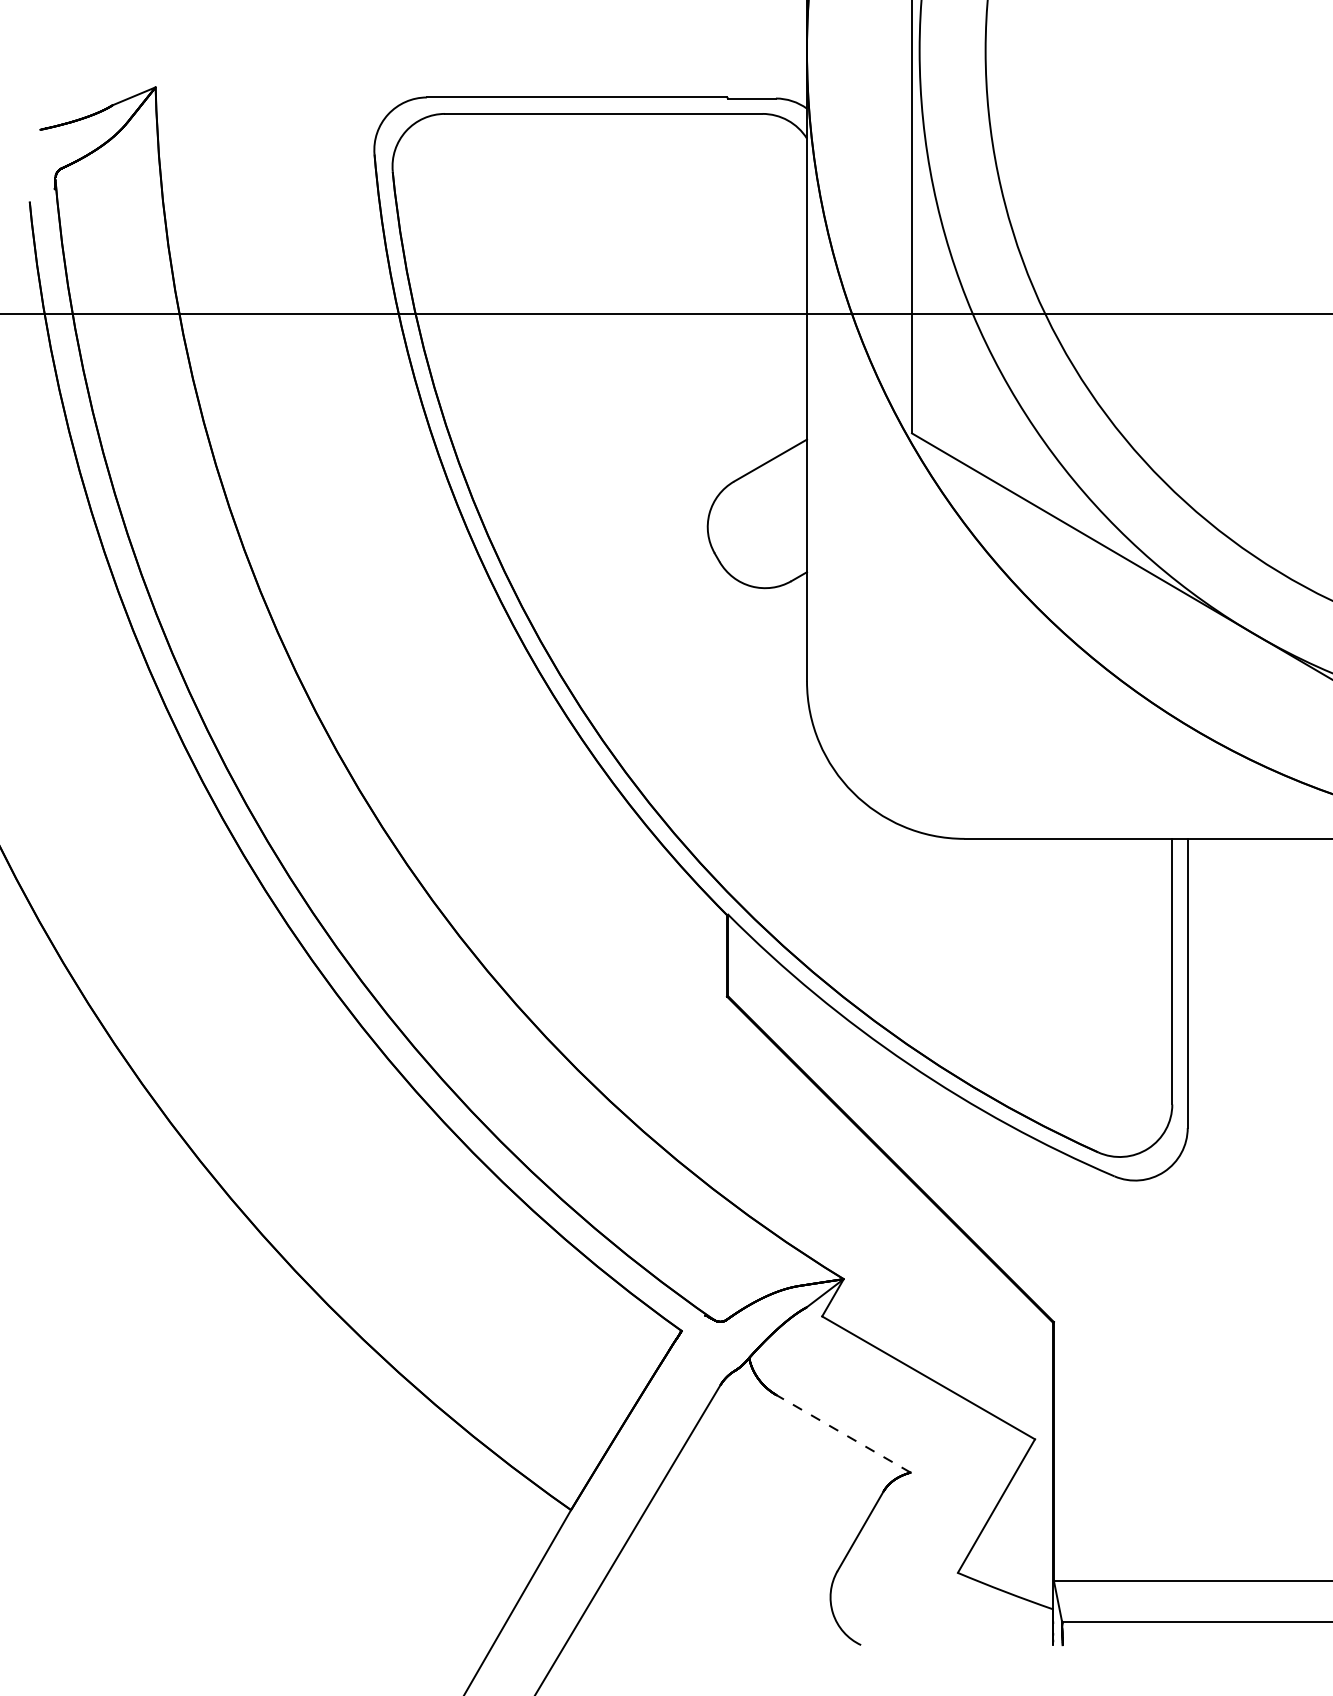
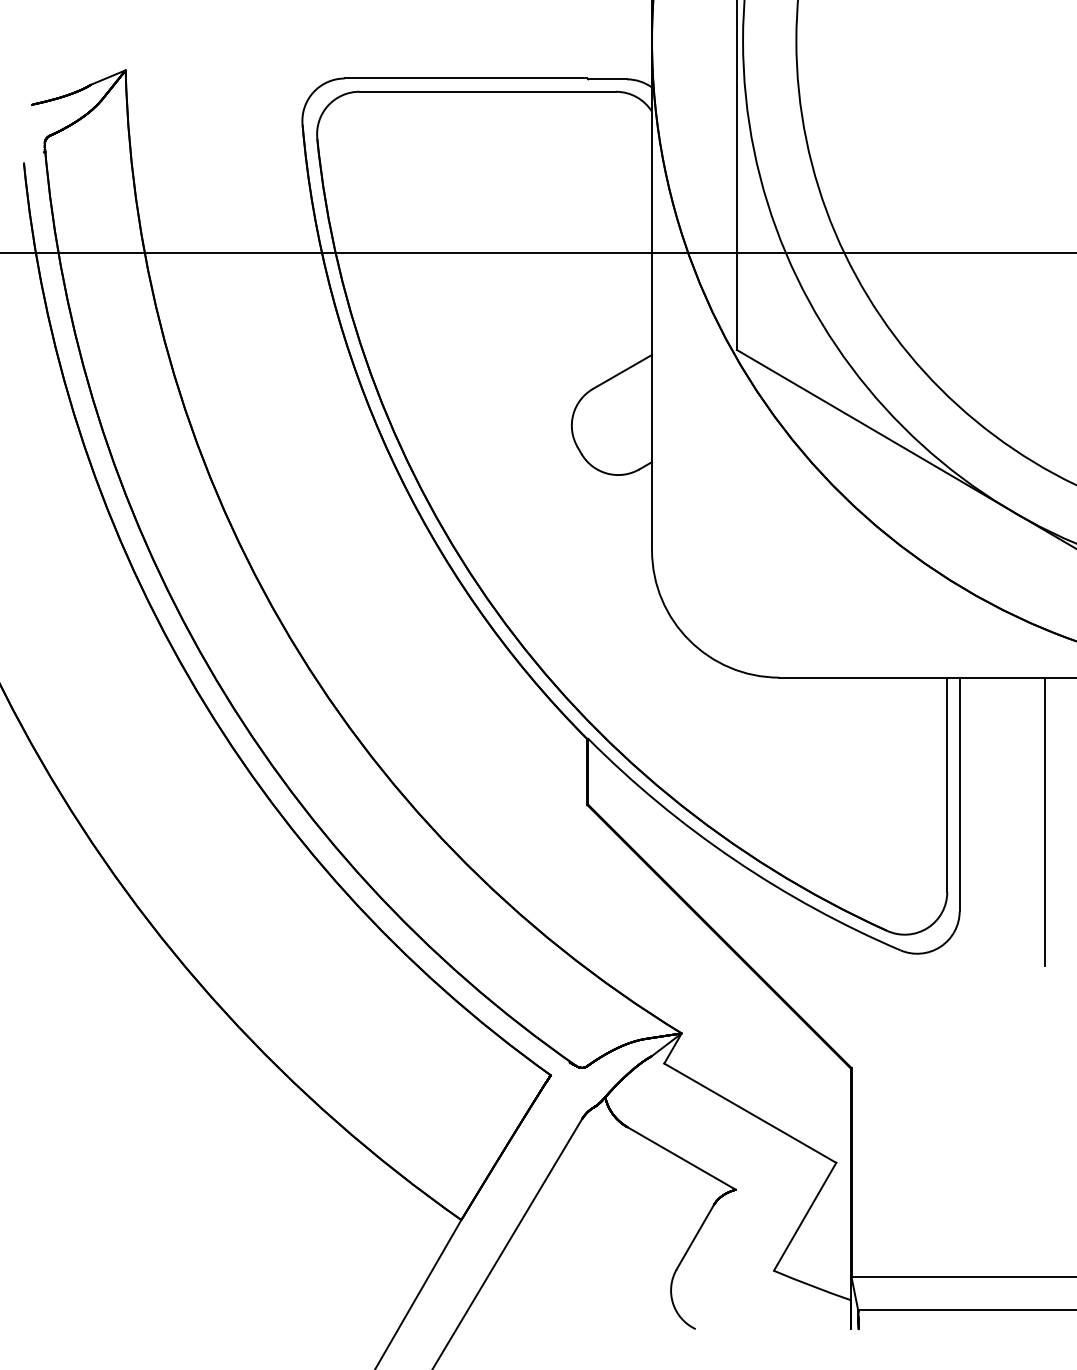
line: (1292, 1016) -> (1044, 821), added
line: (843, 1433) -> (681, 1158), dashed -> solid

